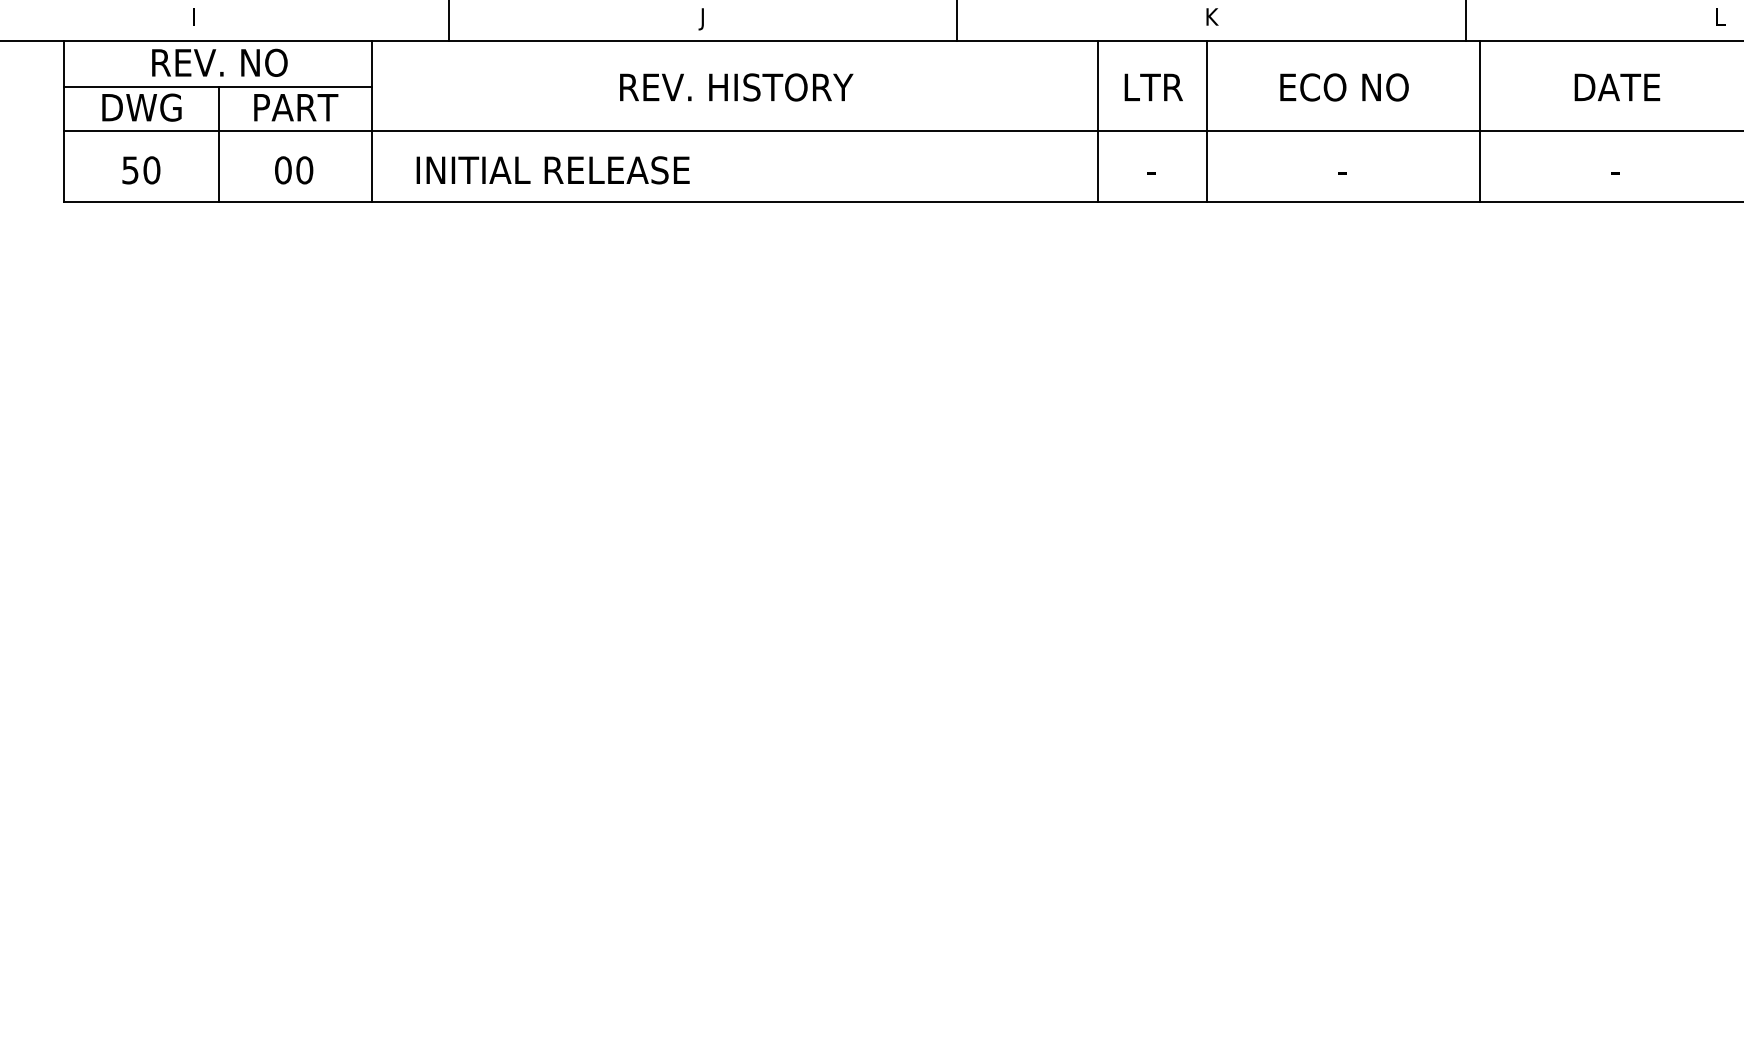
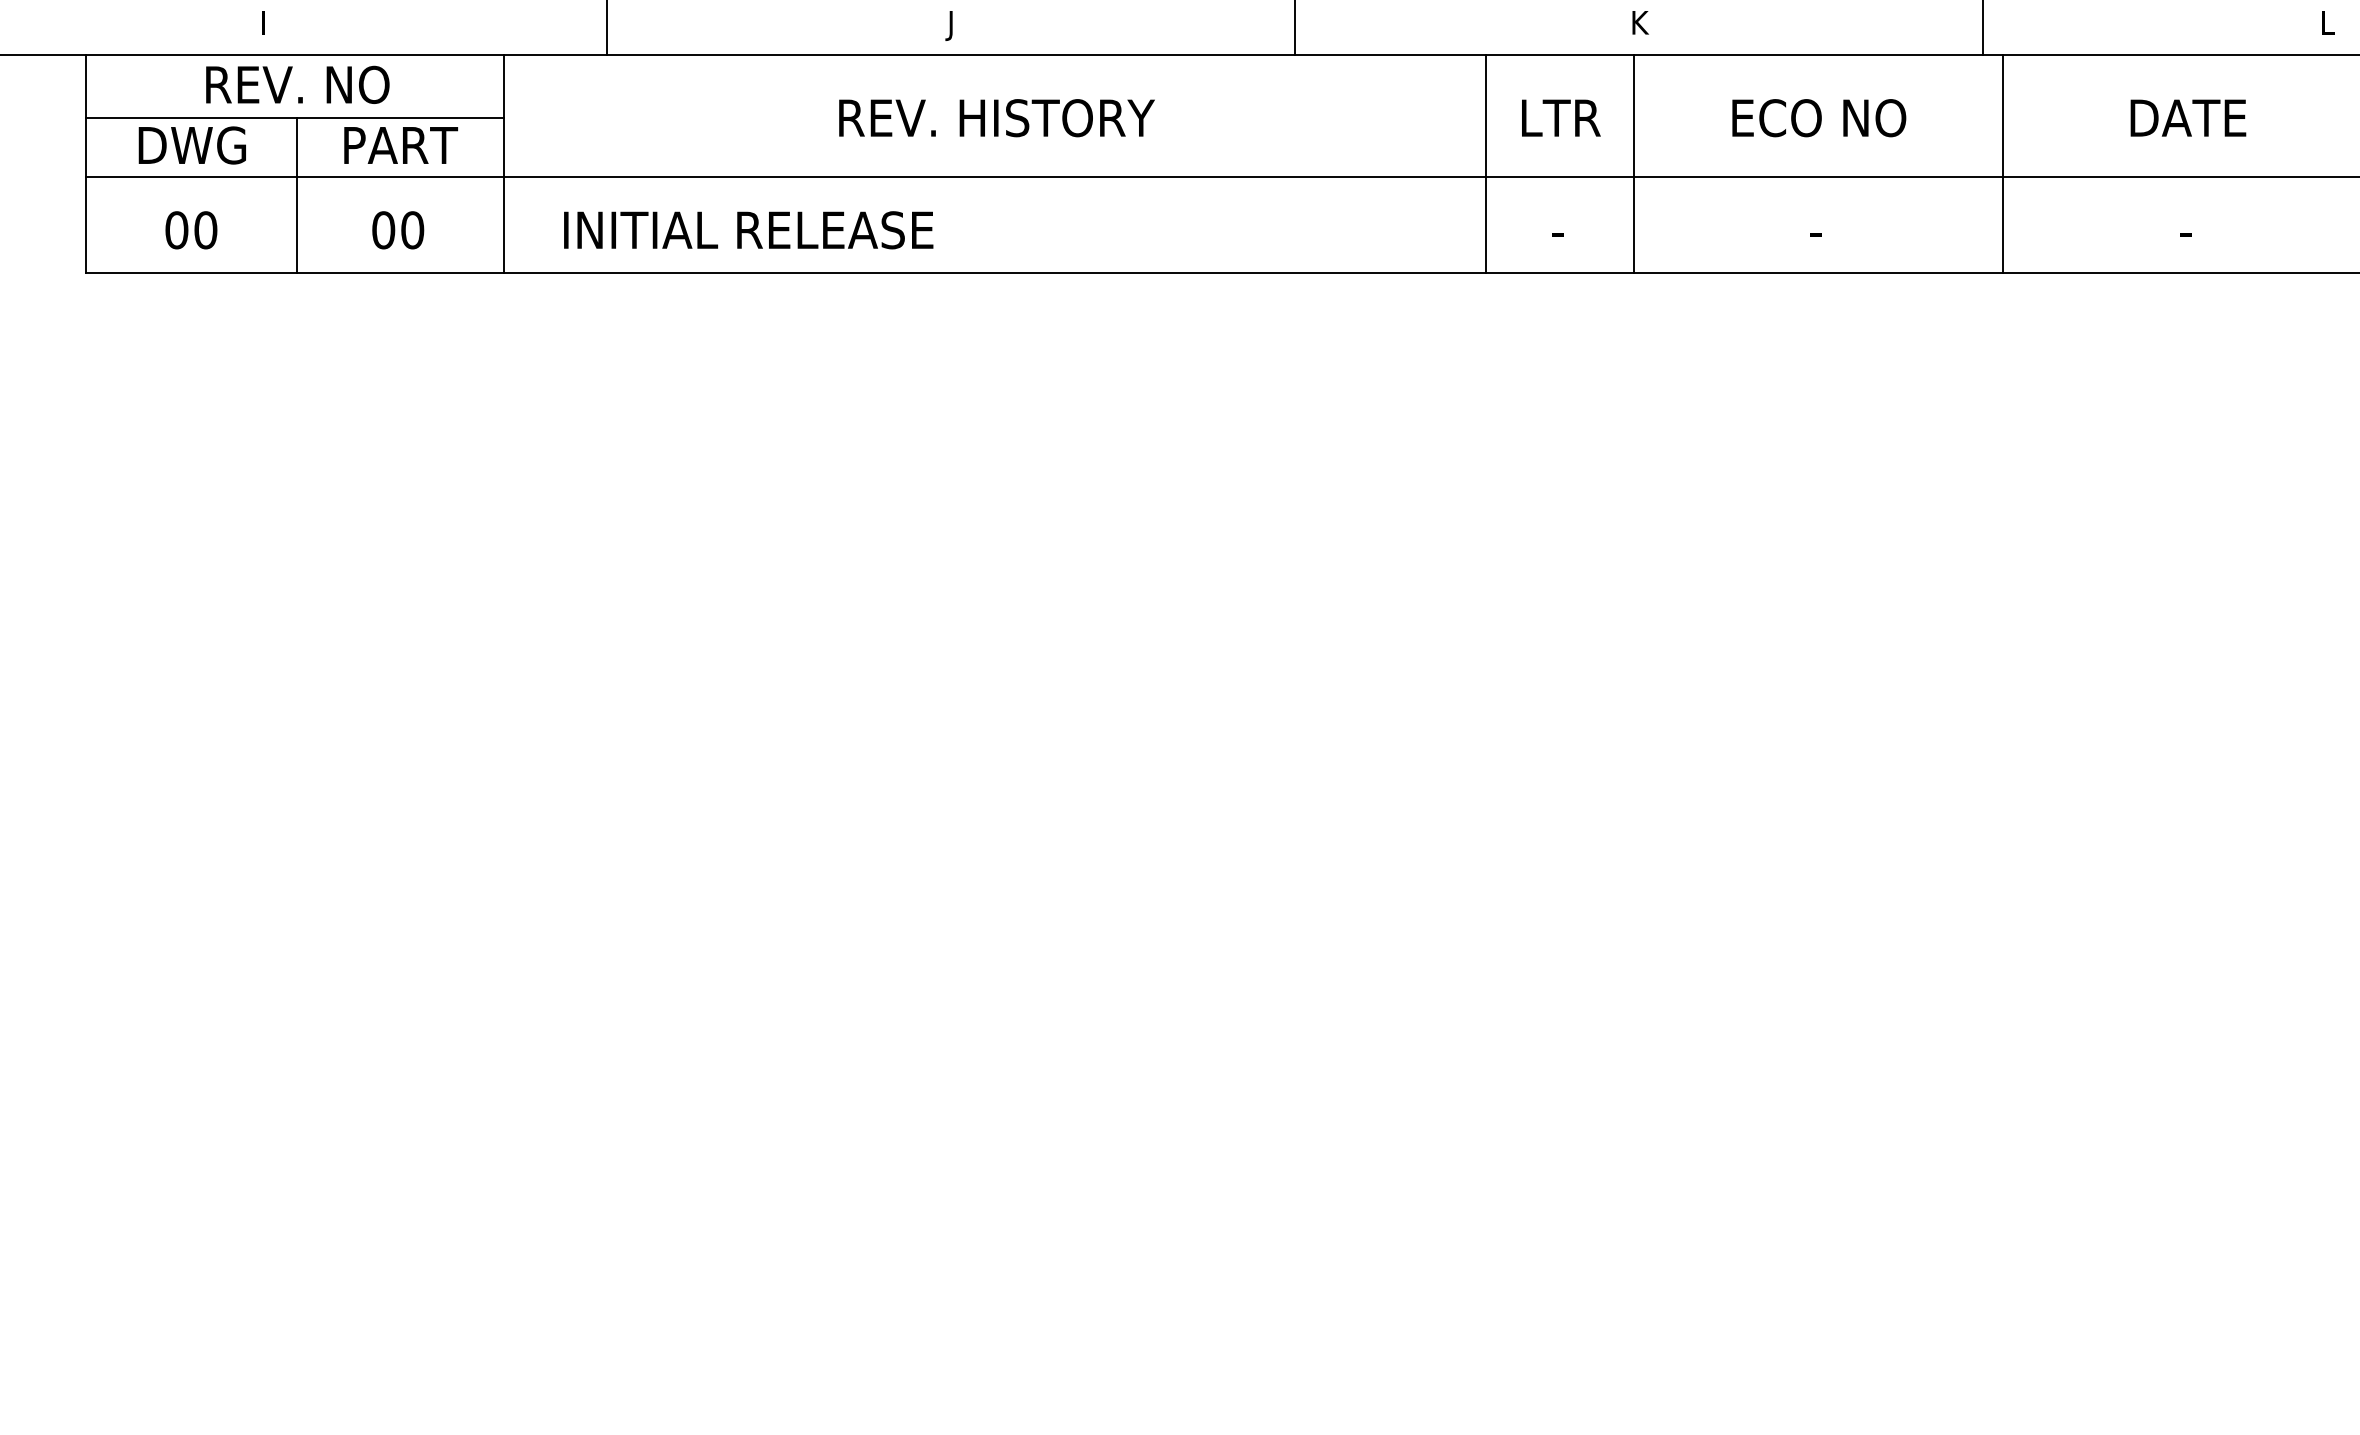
text: (130, 170) -> (176, 230), 50 -> 00

